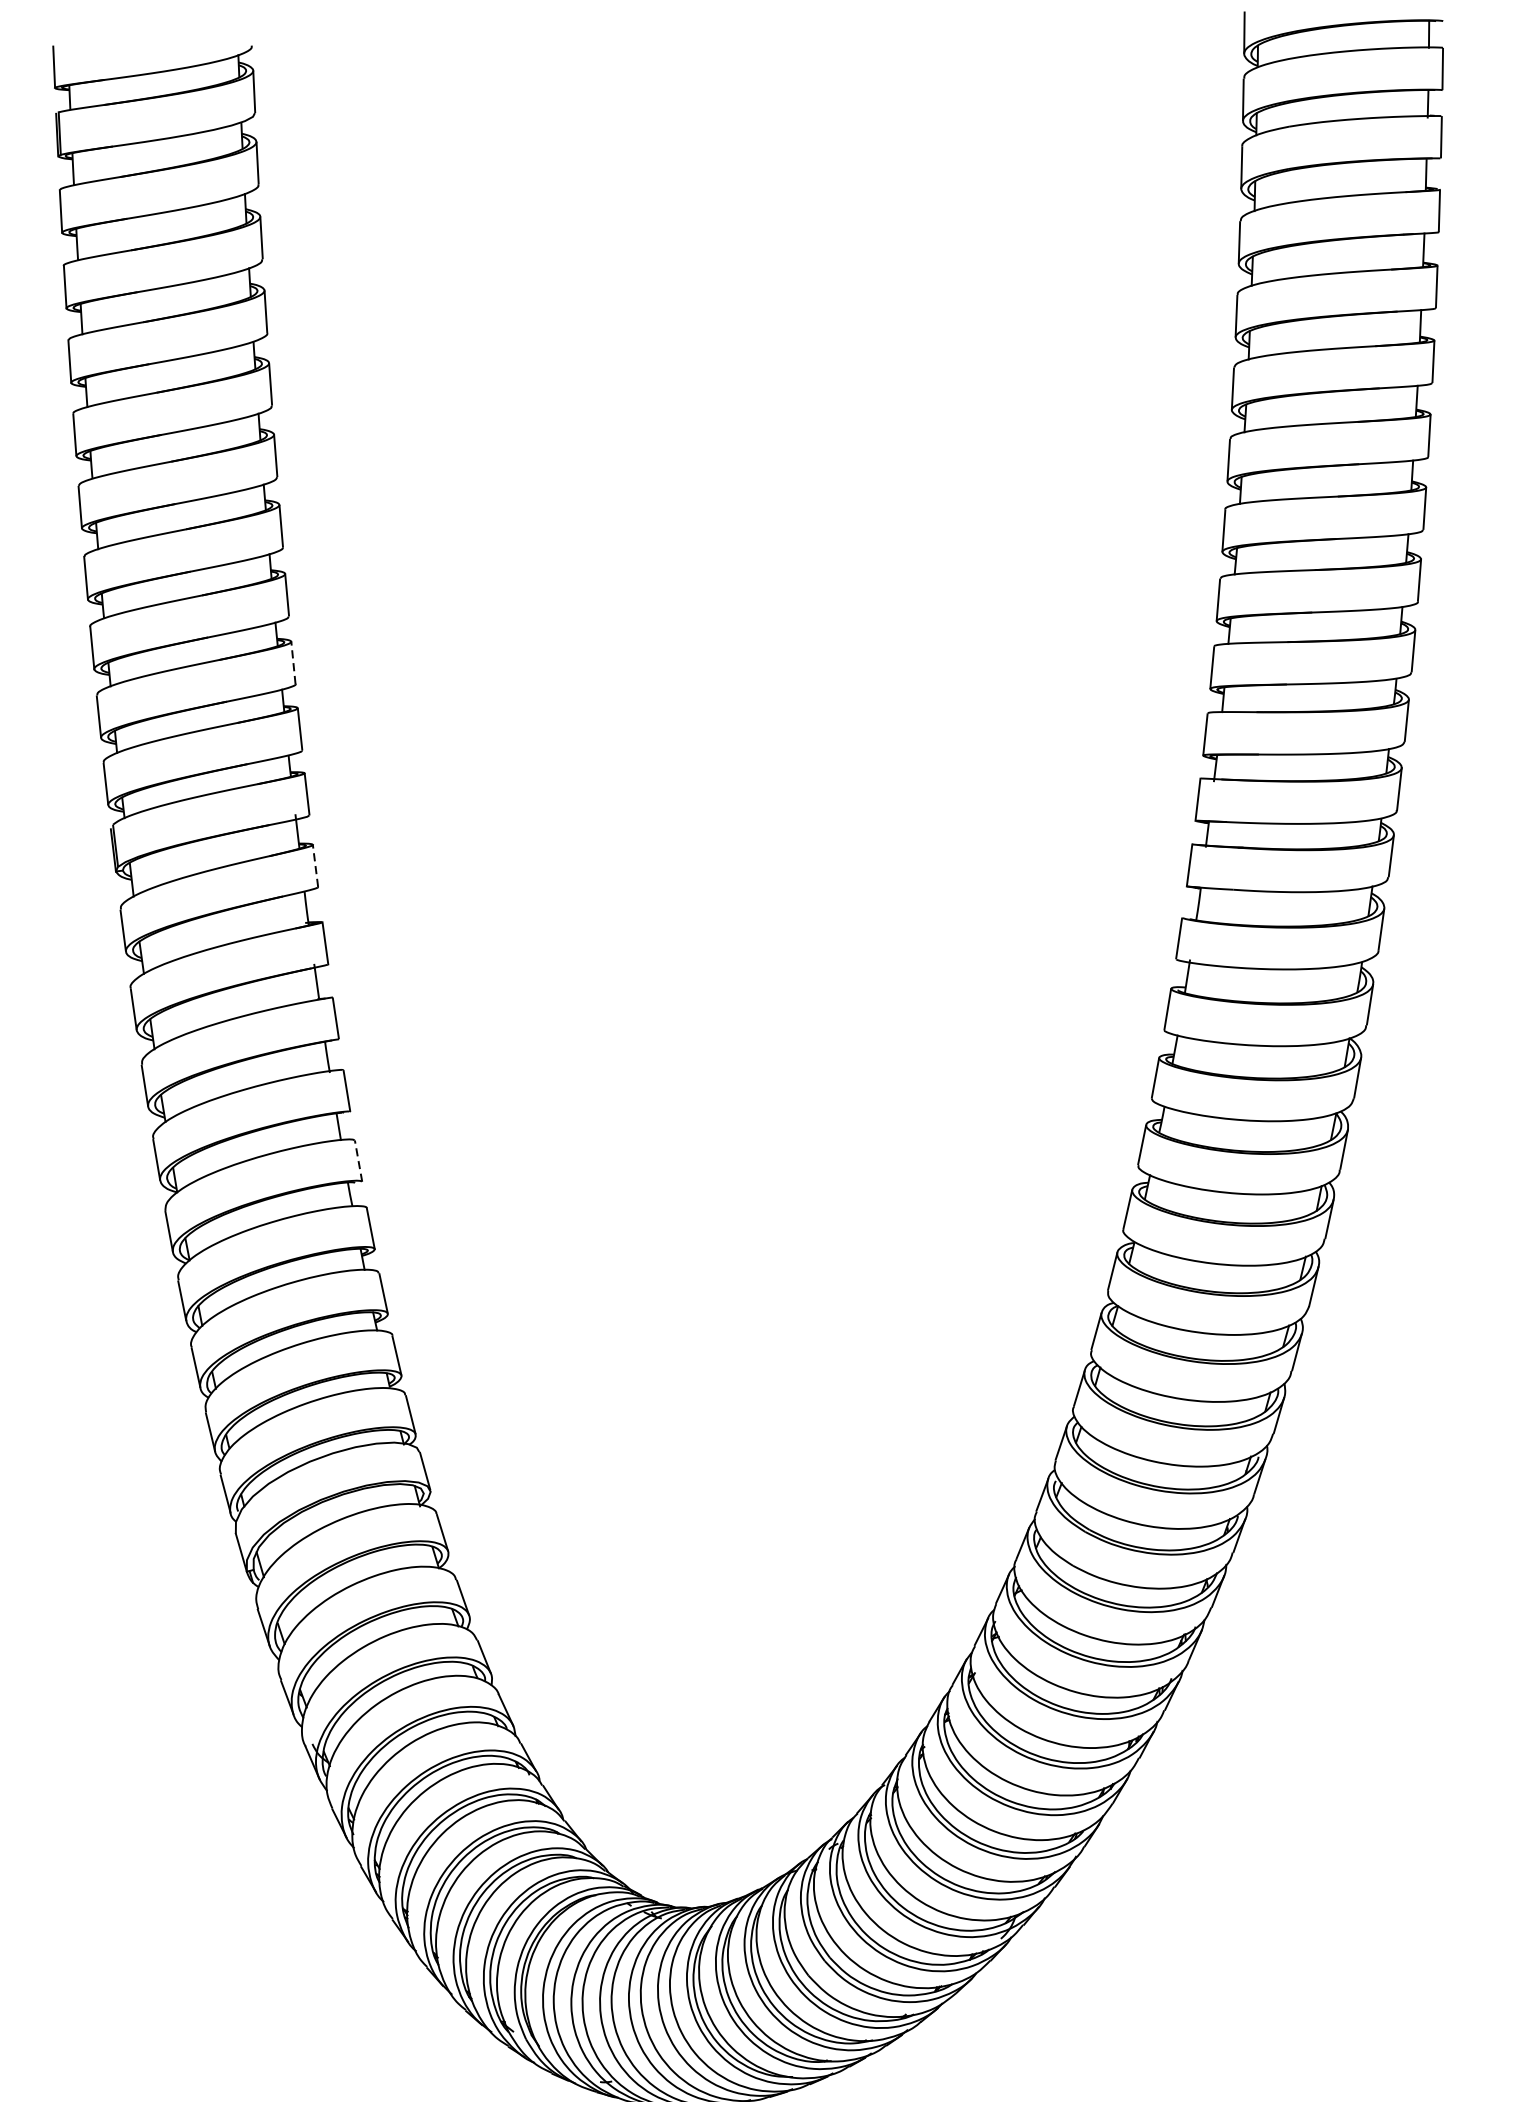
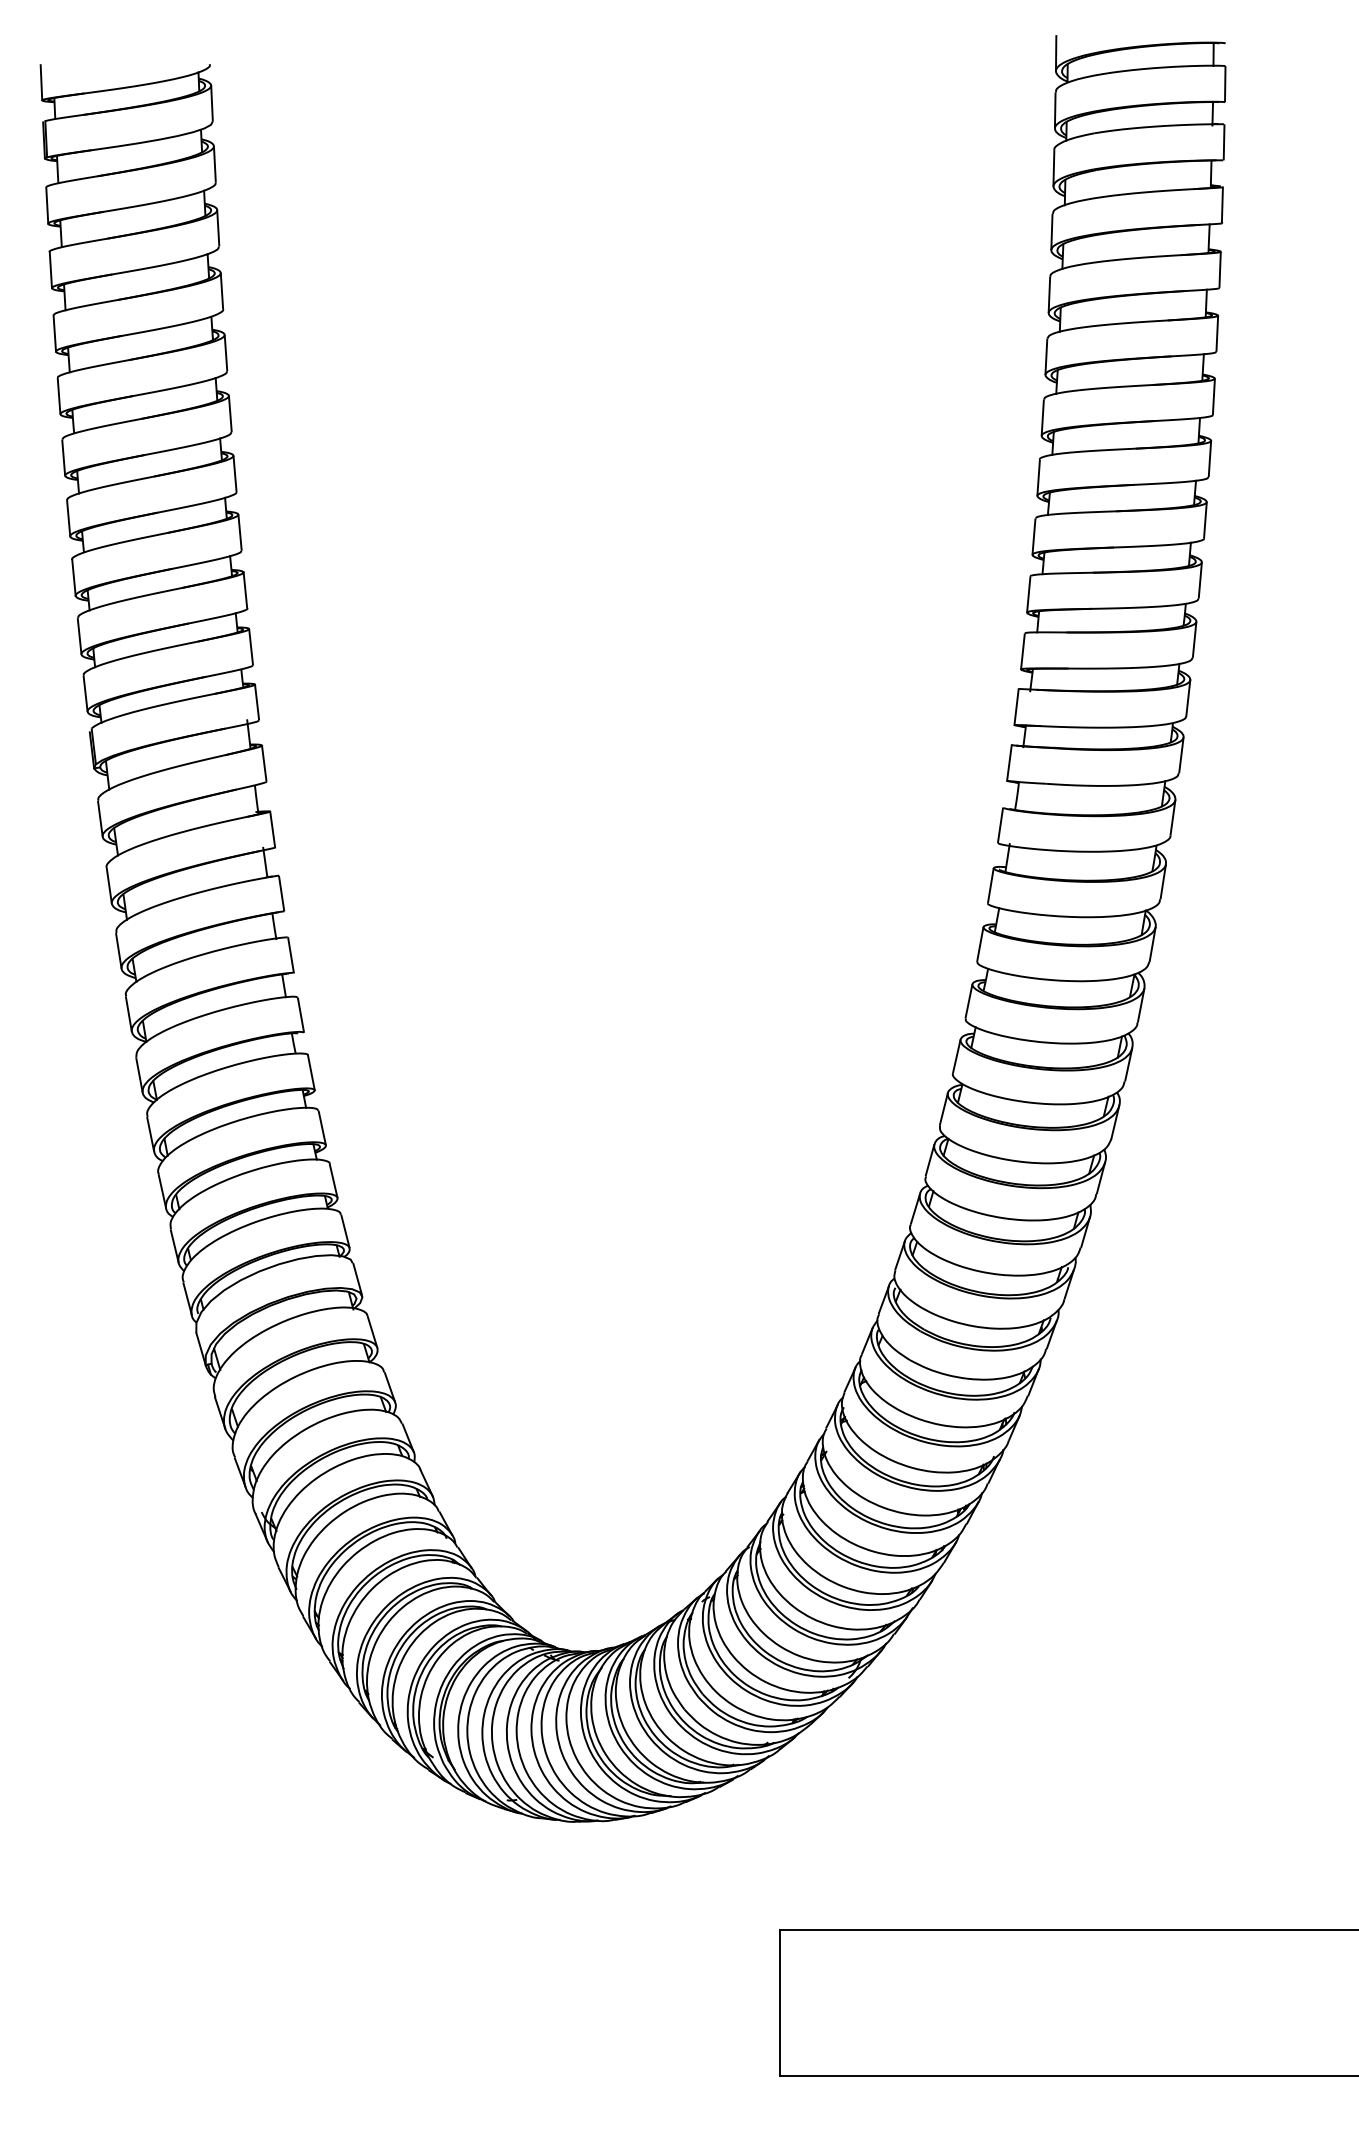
line: (293, 661) -> (245, 589), dashed -> solid
line: (315, 865) -> (264, 763), dashed -> solid
line: (358, 1161) -> (300, 1015), dashed -> solid

